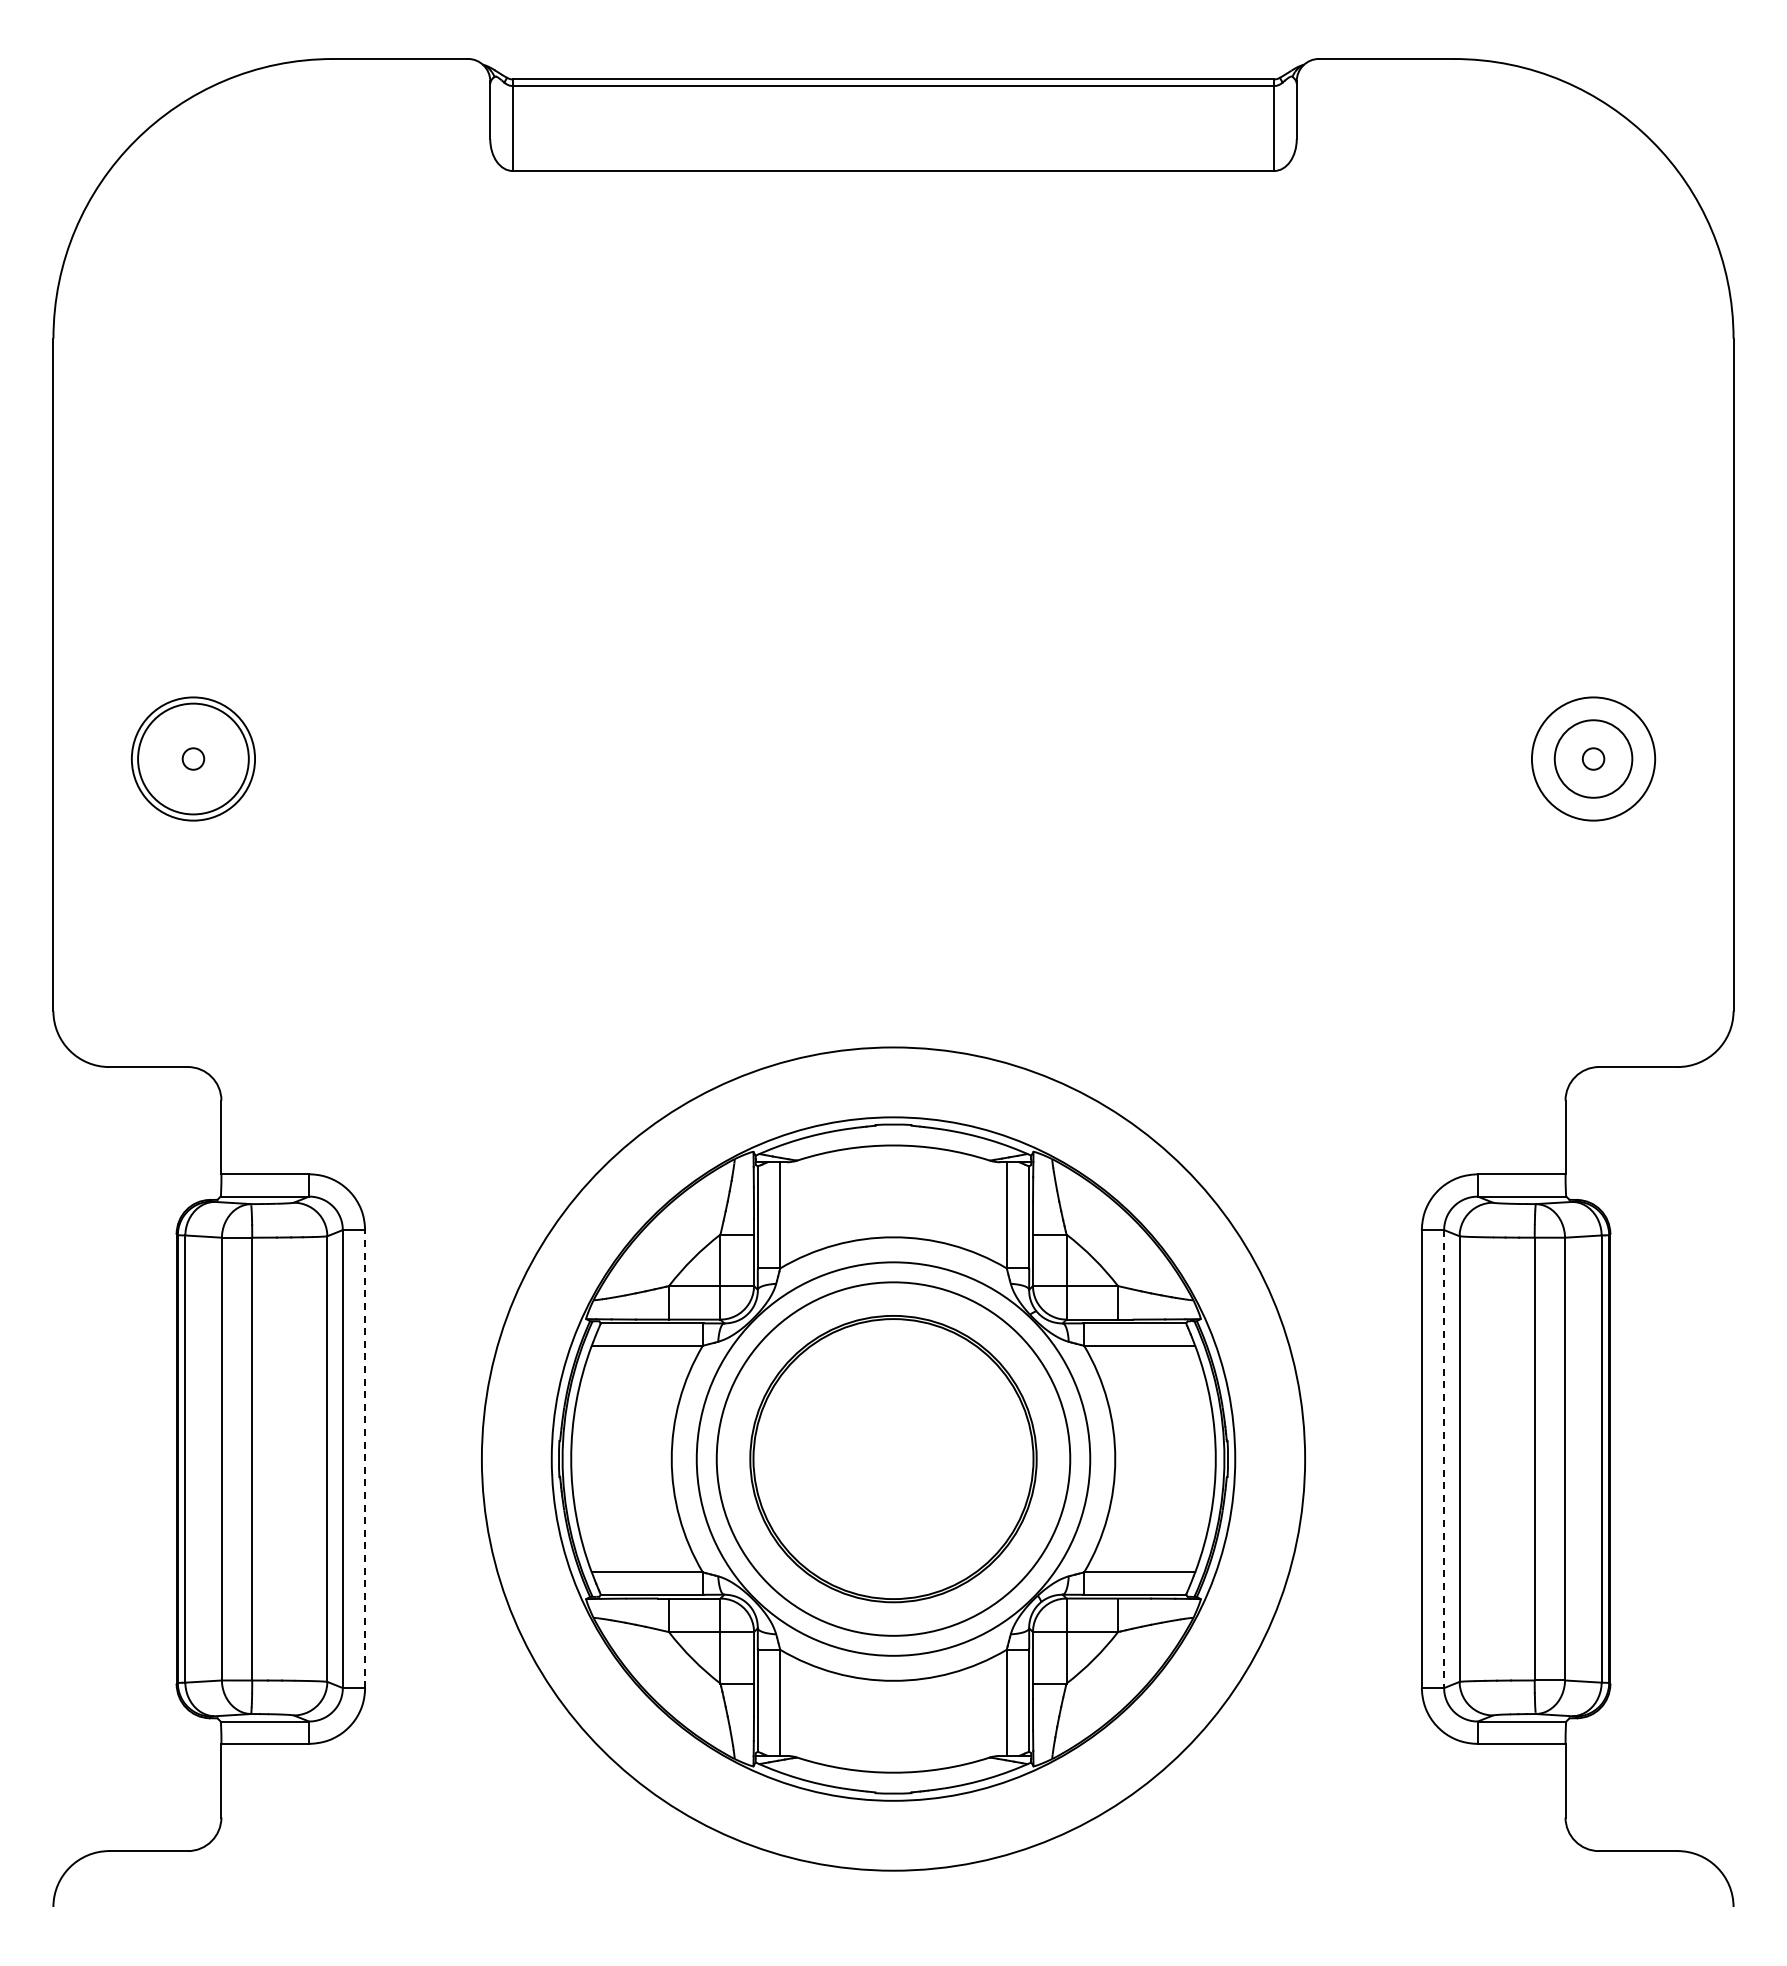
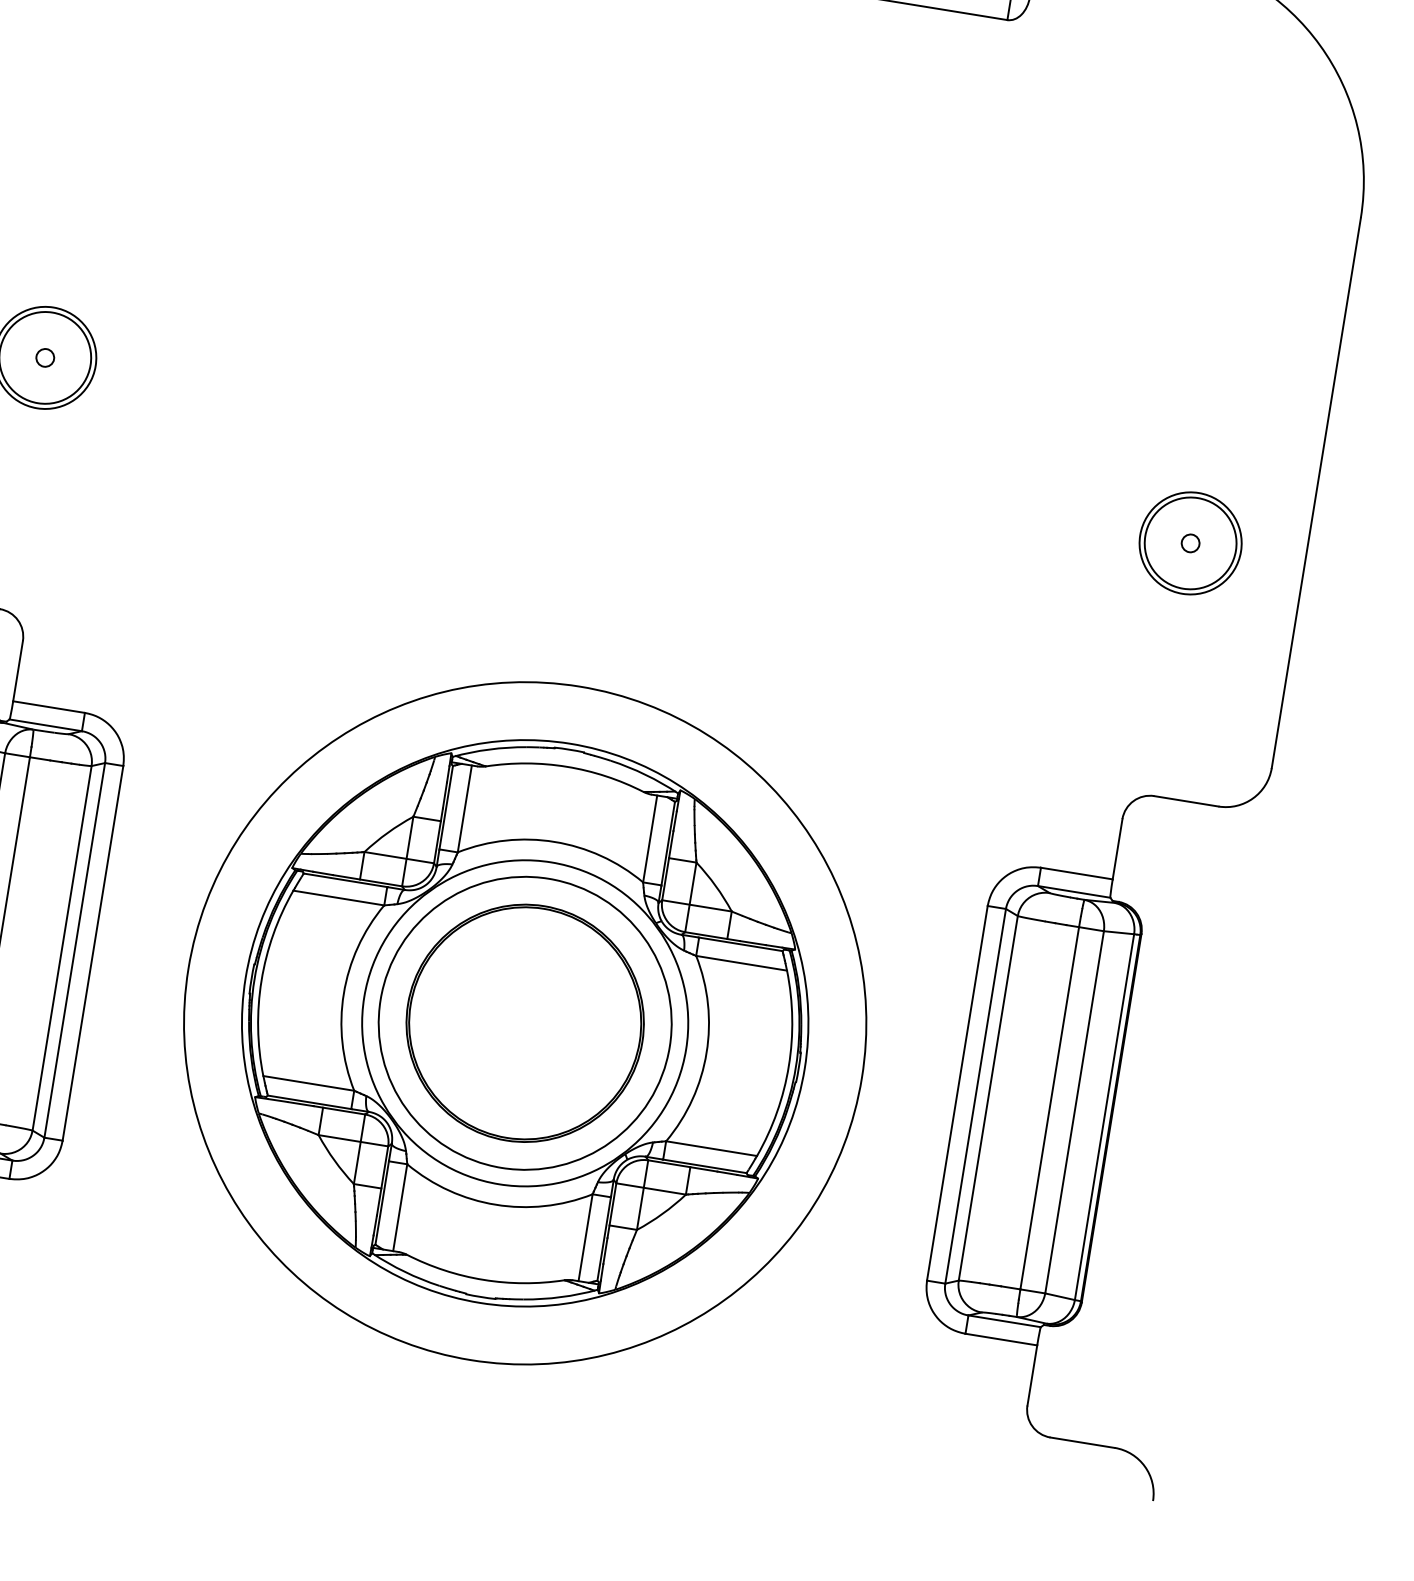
circle: (1593, 758) -> (1190, 542), size x1.43
line: (365, 1458) -> (93, 952), dashed -> solid
line: (1444, 1459) -> (975, 1096), dashed -> solid

